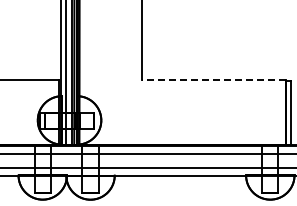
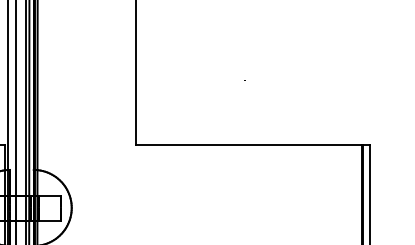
line: (213, 80) -> (248, 145), dashed -> solid

